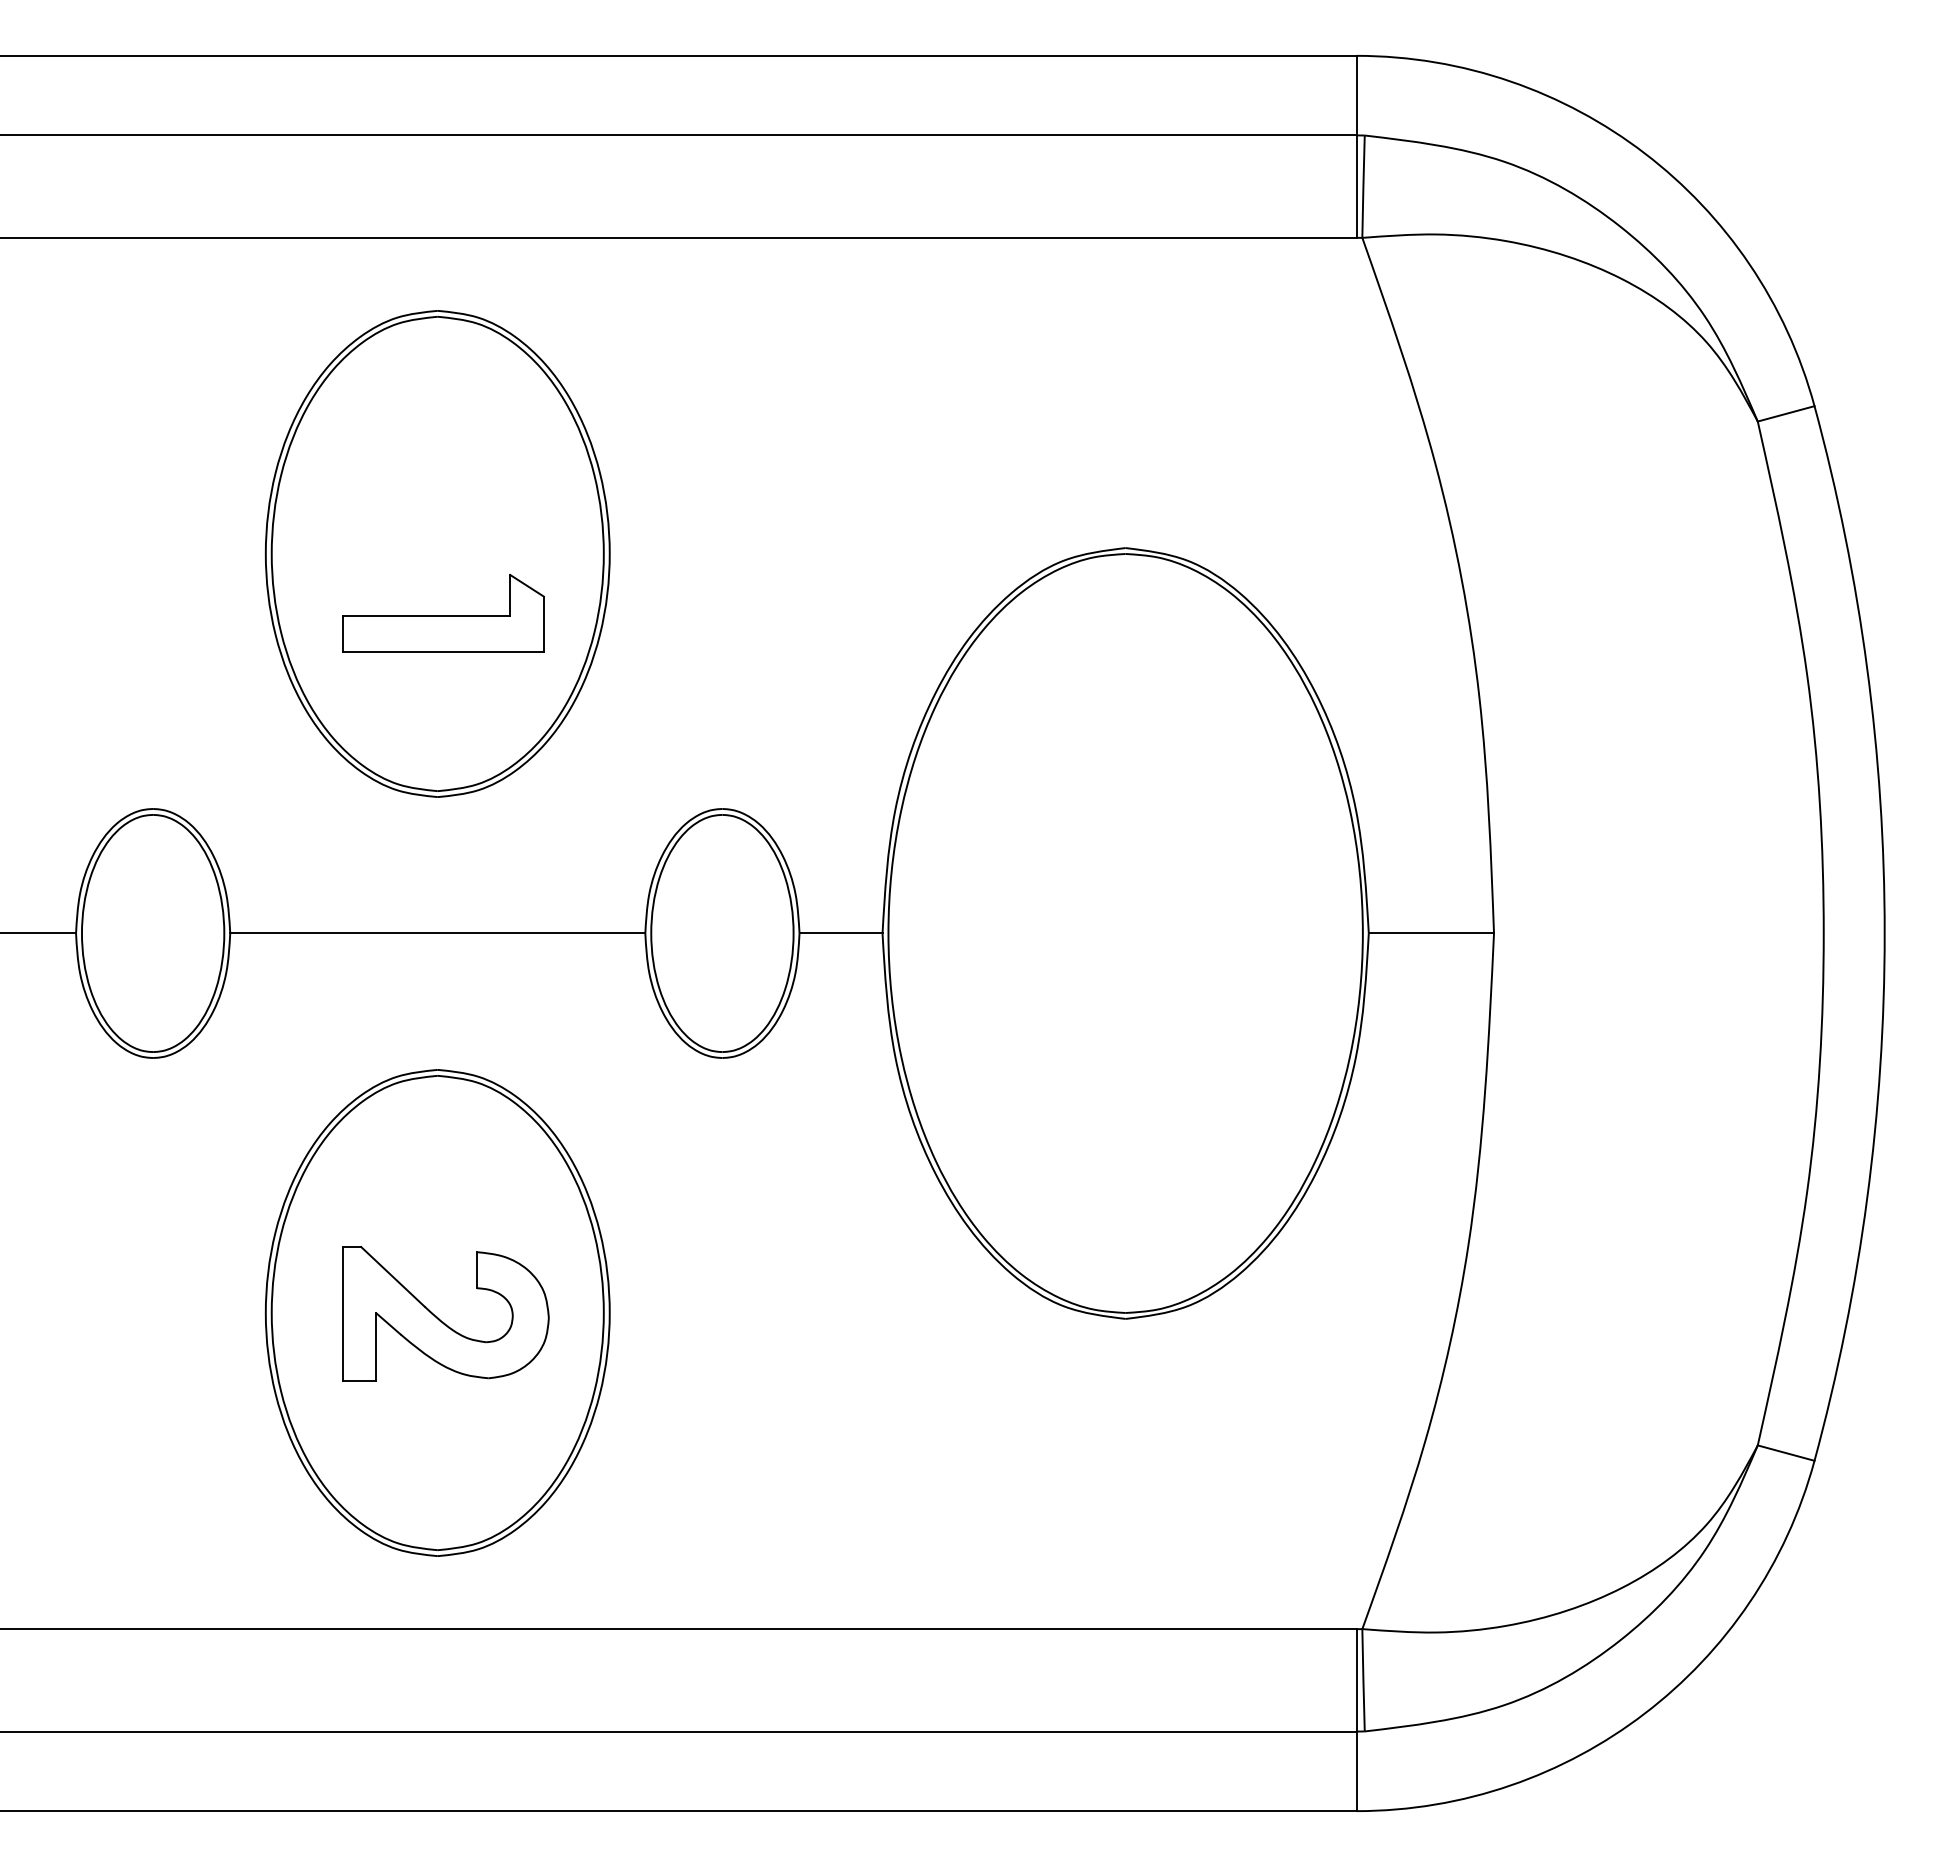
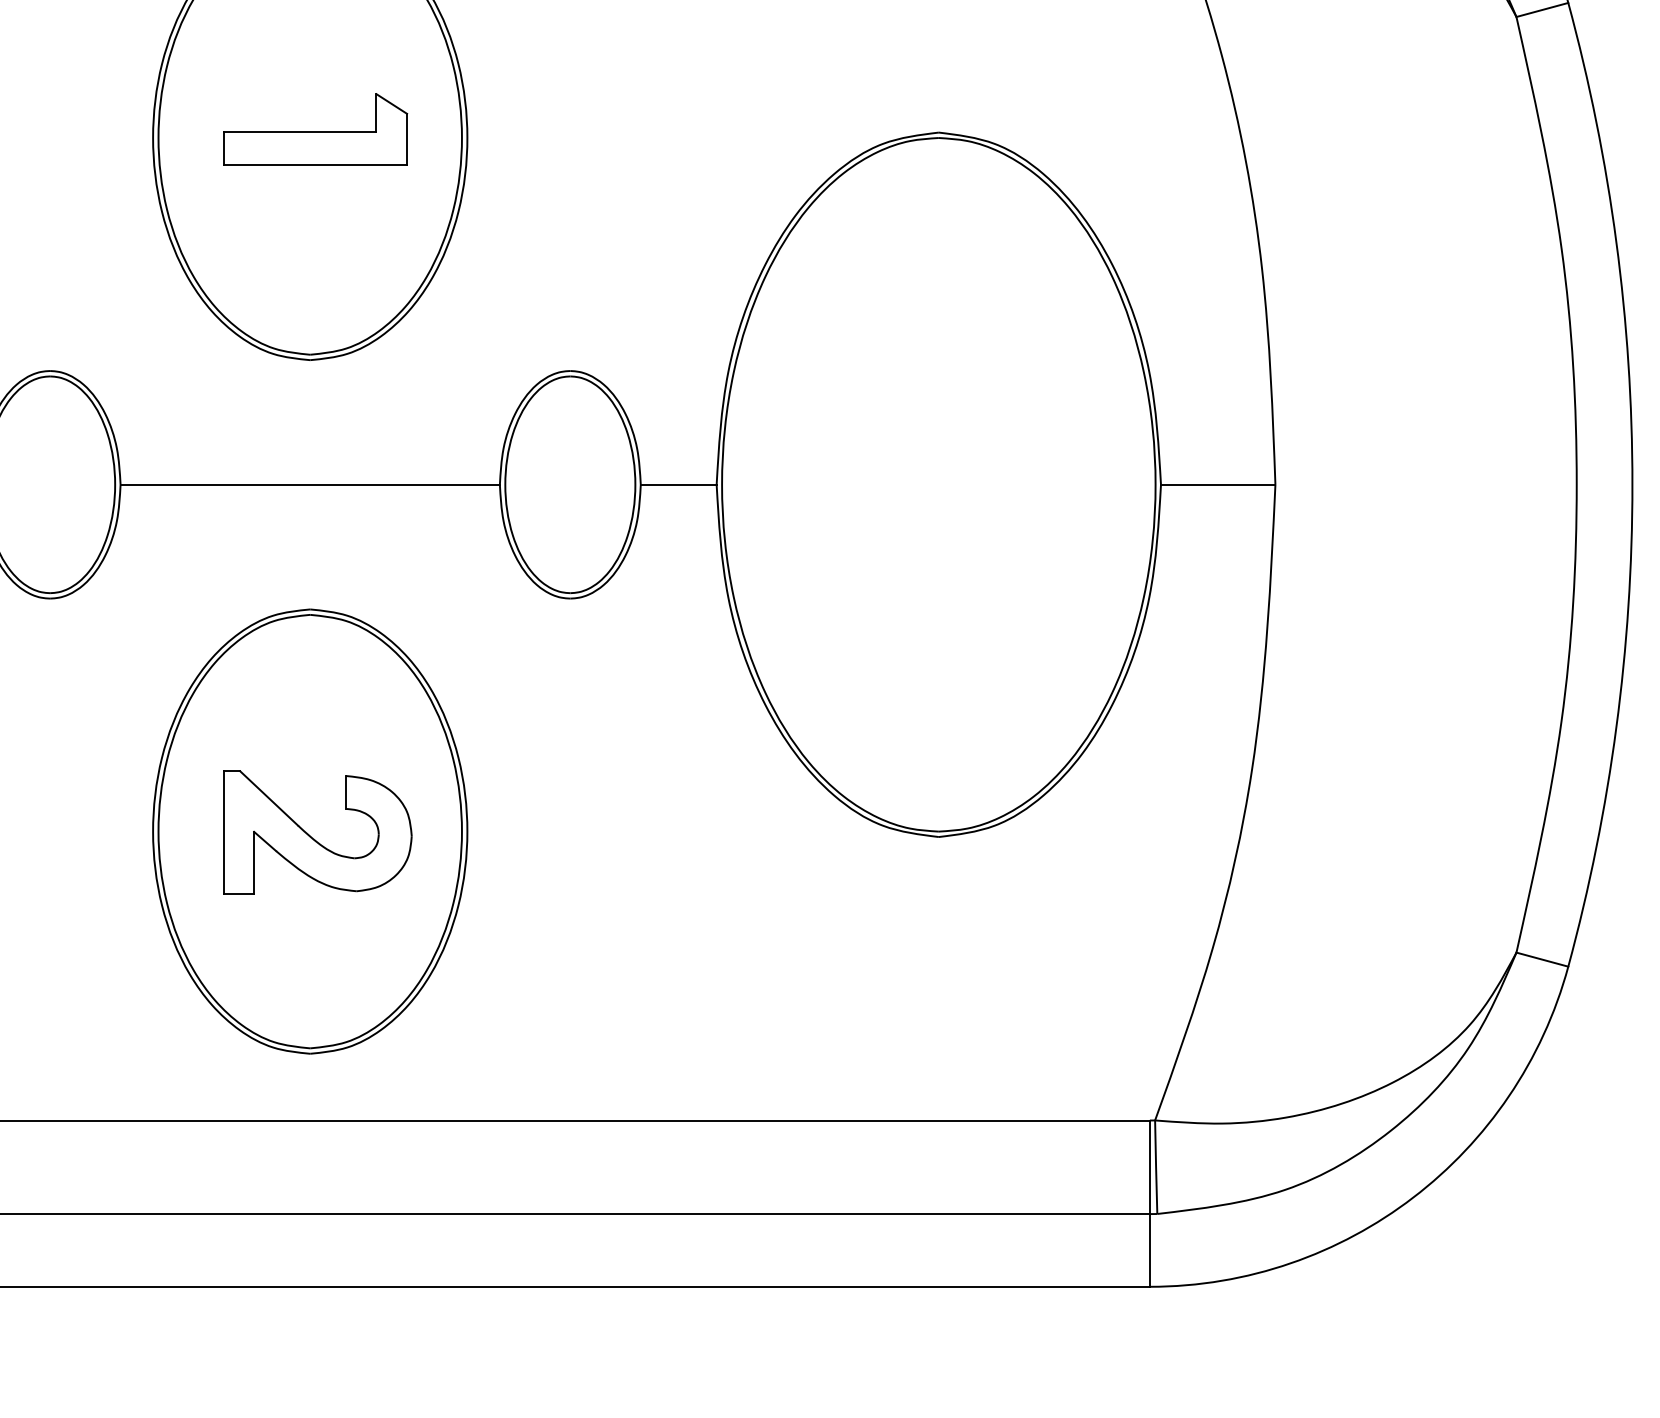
part: (443, 613) -> (315, 129), moved

